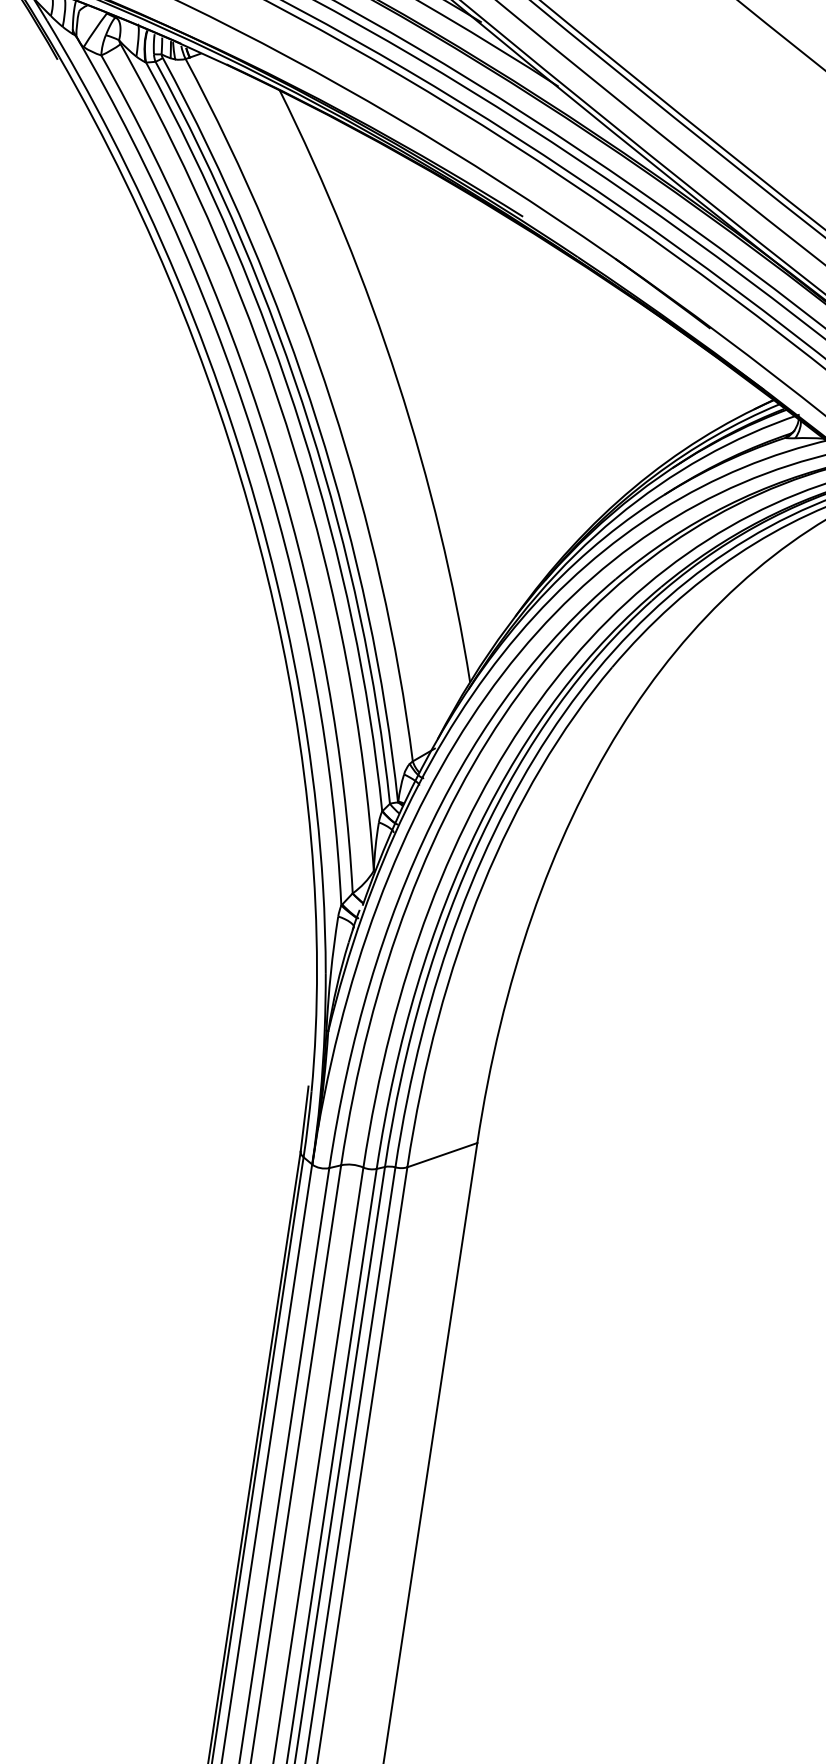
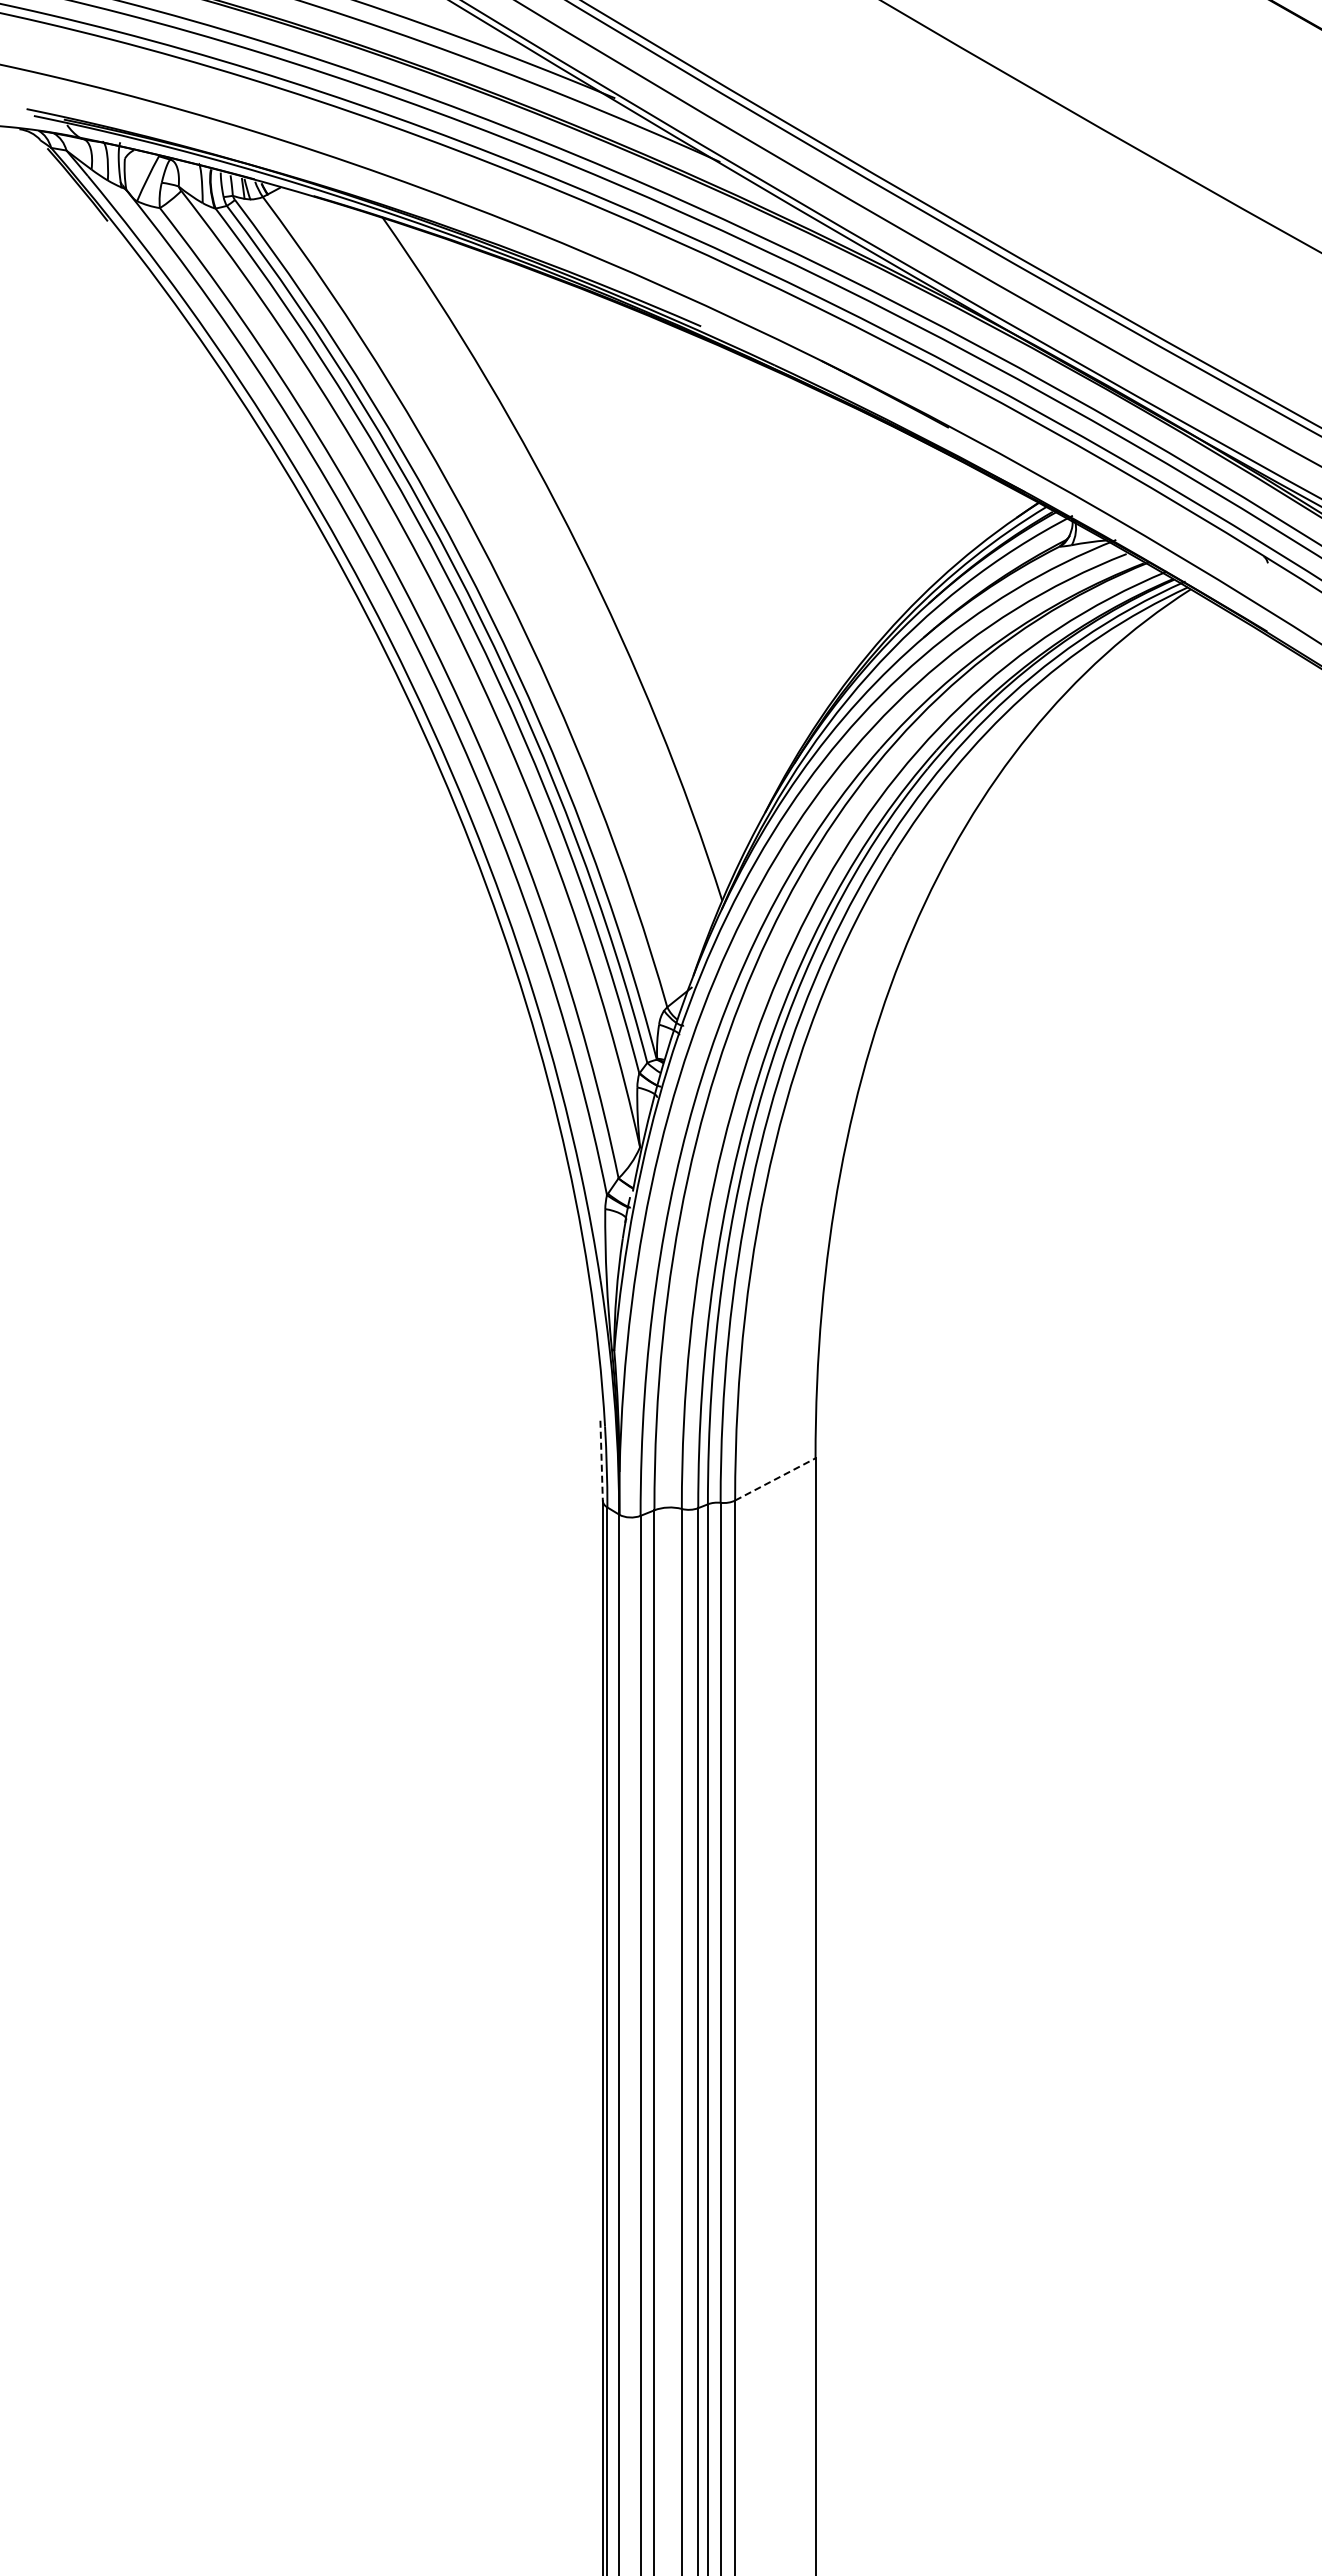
line: (304, 1119) -> (601, 1461), solid -> dashed
line: (442, 1155) -> (775, 1479), solid -> dashed

